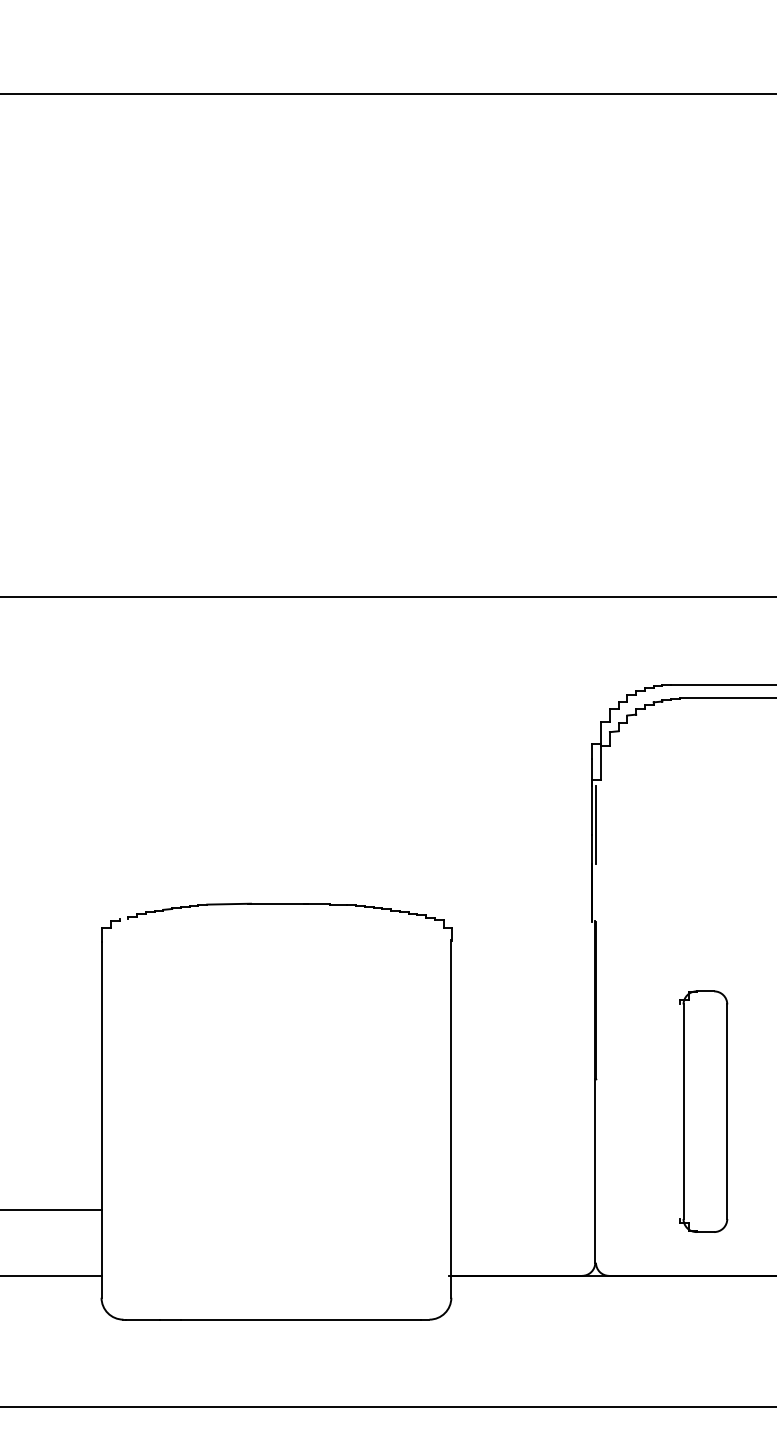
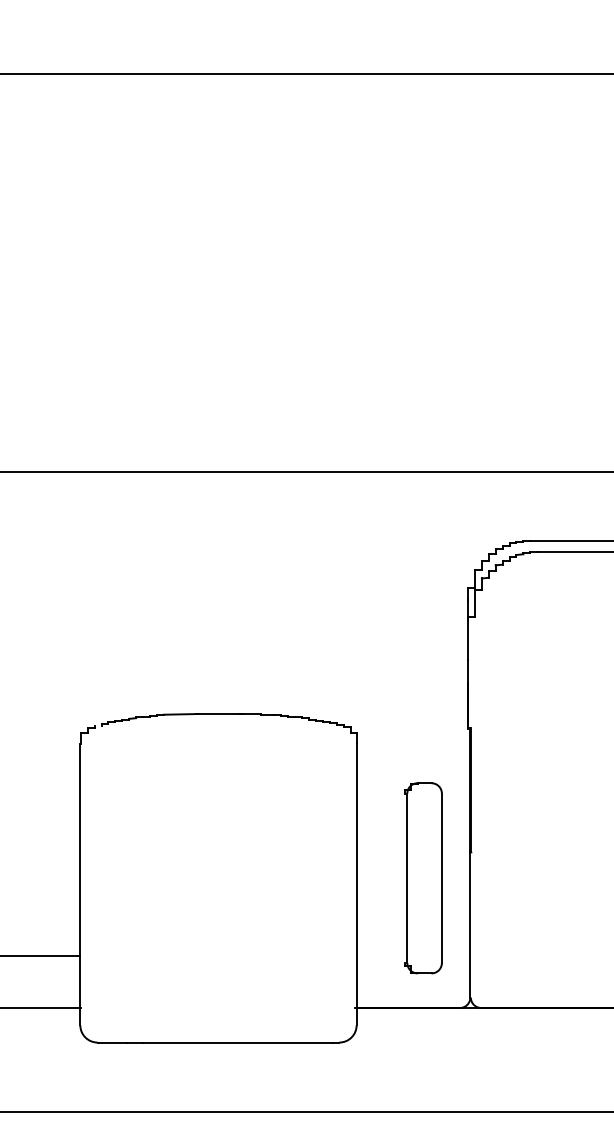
line: (595, 824) -> (470, 651), removed
part: (703, 1111) -> (423, 878), moved

